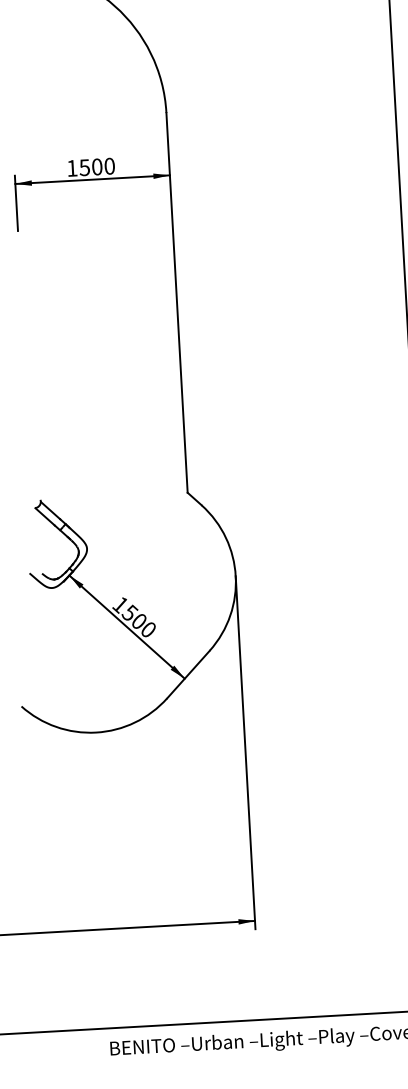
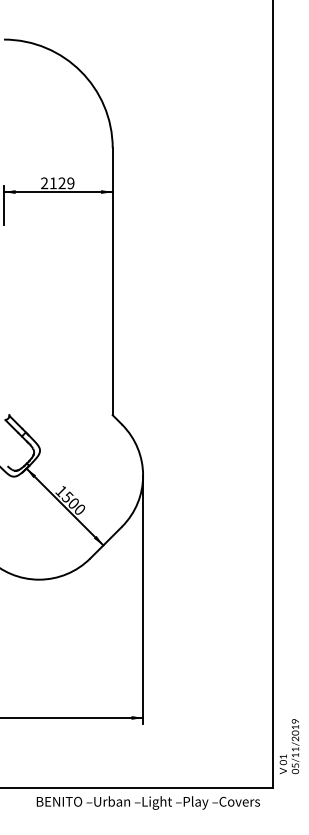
text: (90, 167) -> (57, 183), 1500 -> 2129

